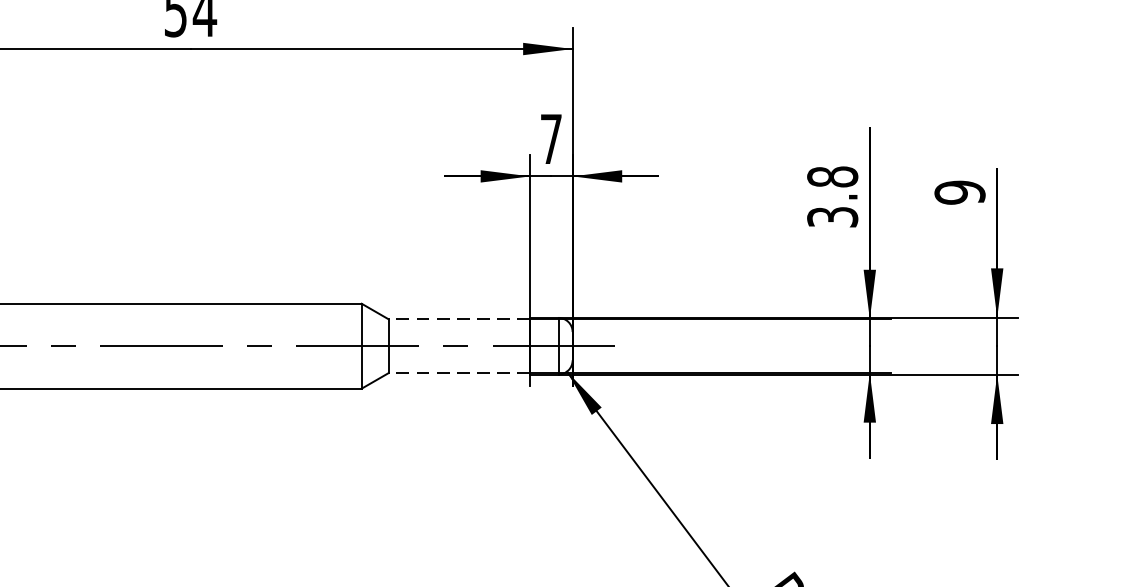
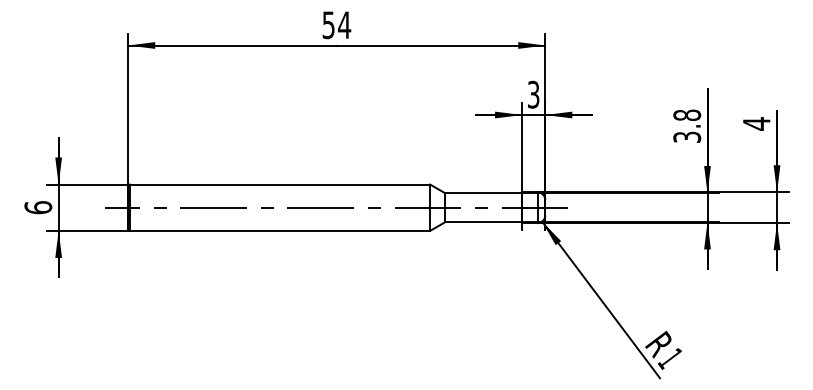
text: (551, 138) -> (533, 94), 7 -> 3
text: (959, 191) -> (756, 123), 9 -> 4
line: (459, 320) -> (483, 193), dashed -> solid
line: (459, 373) -> (483, 222), dashed -> solid

